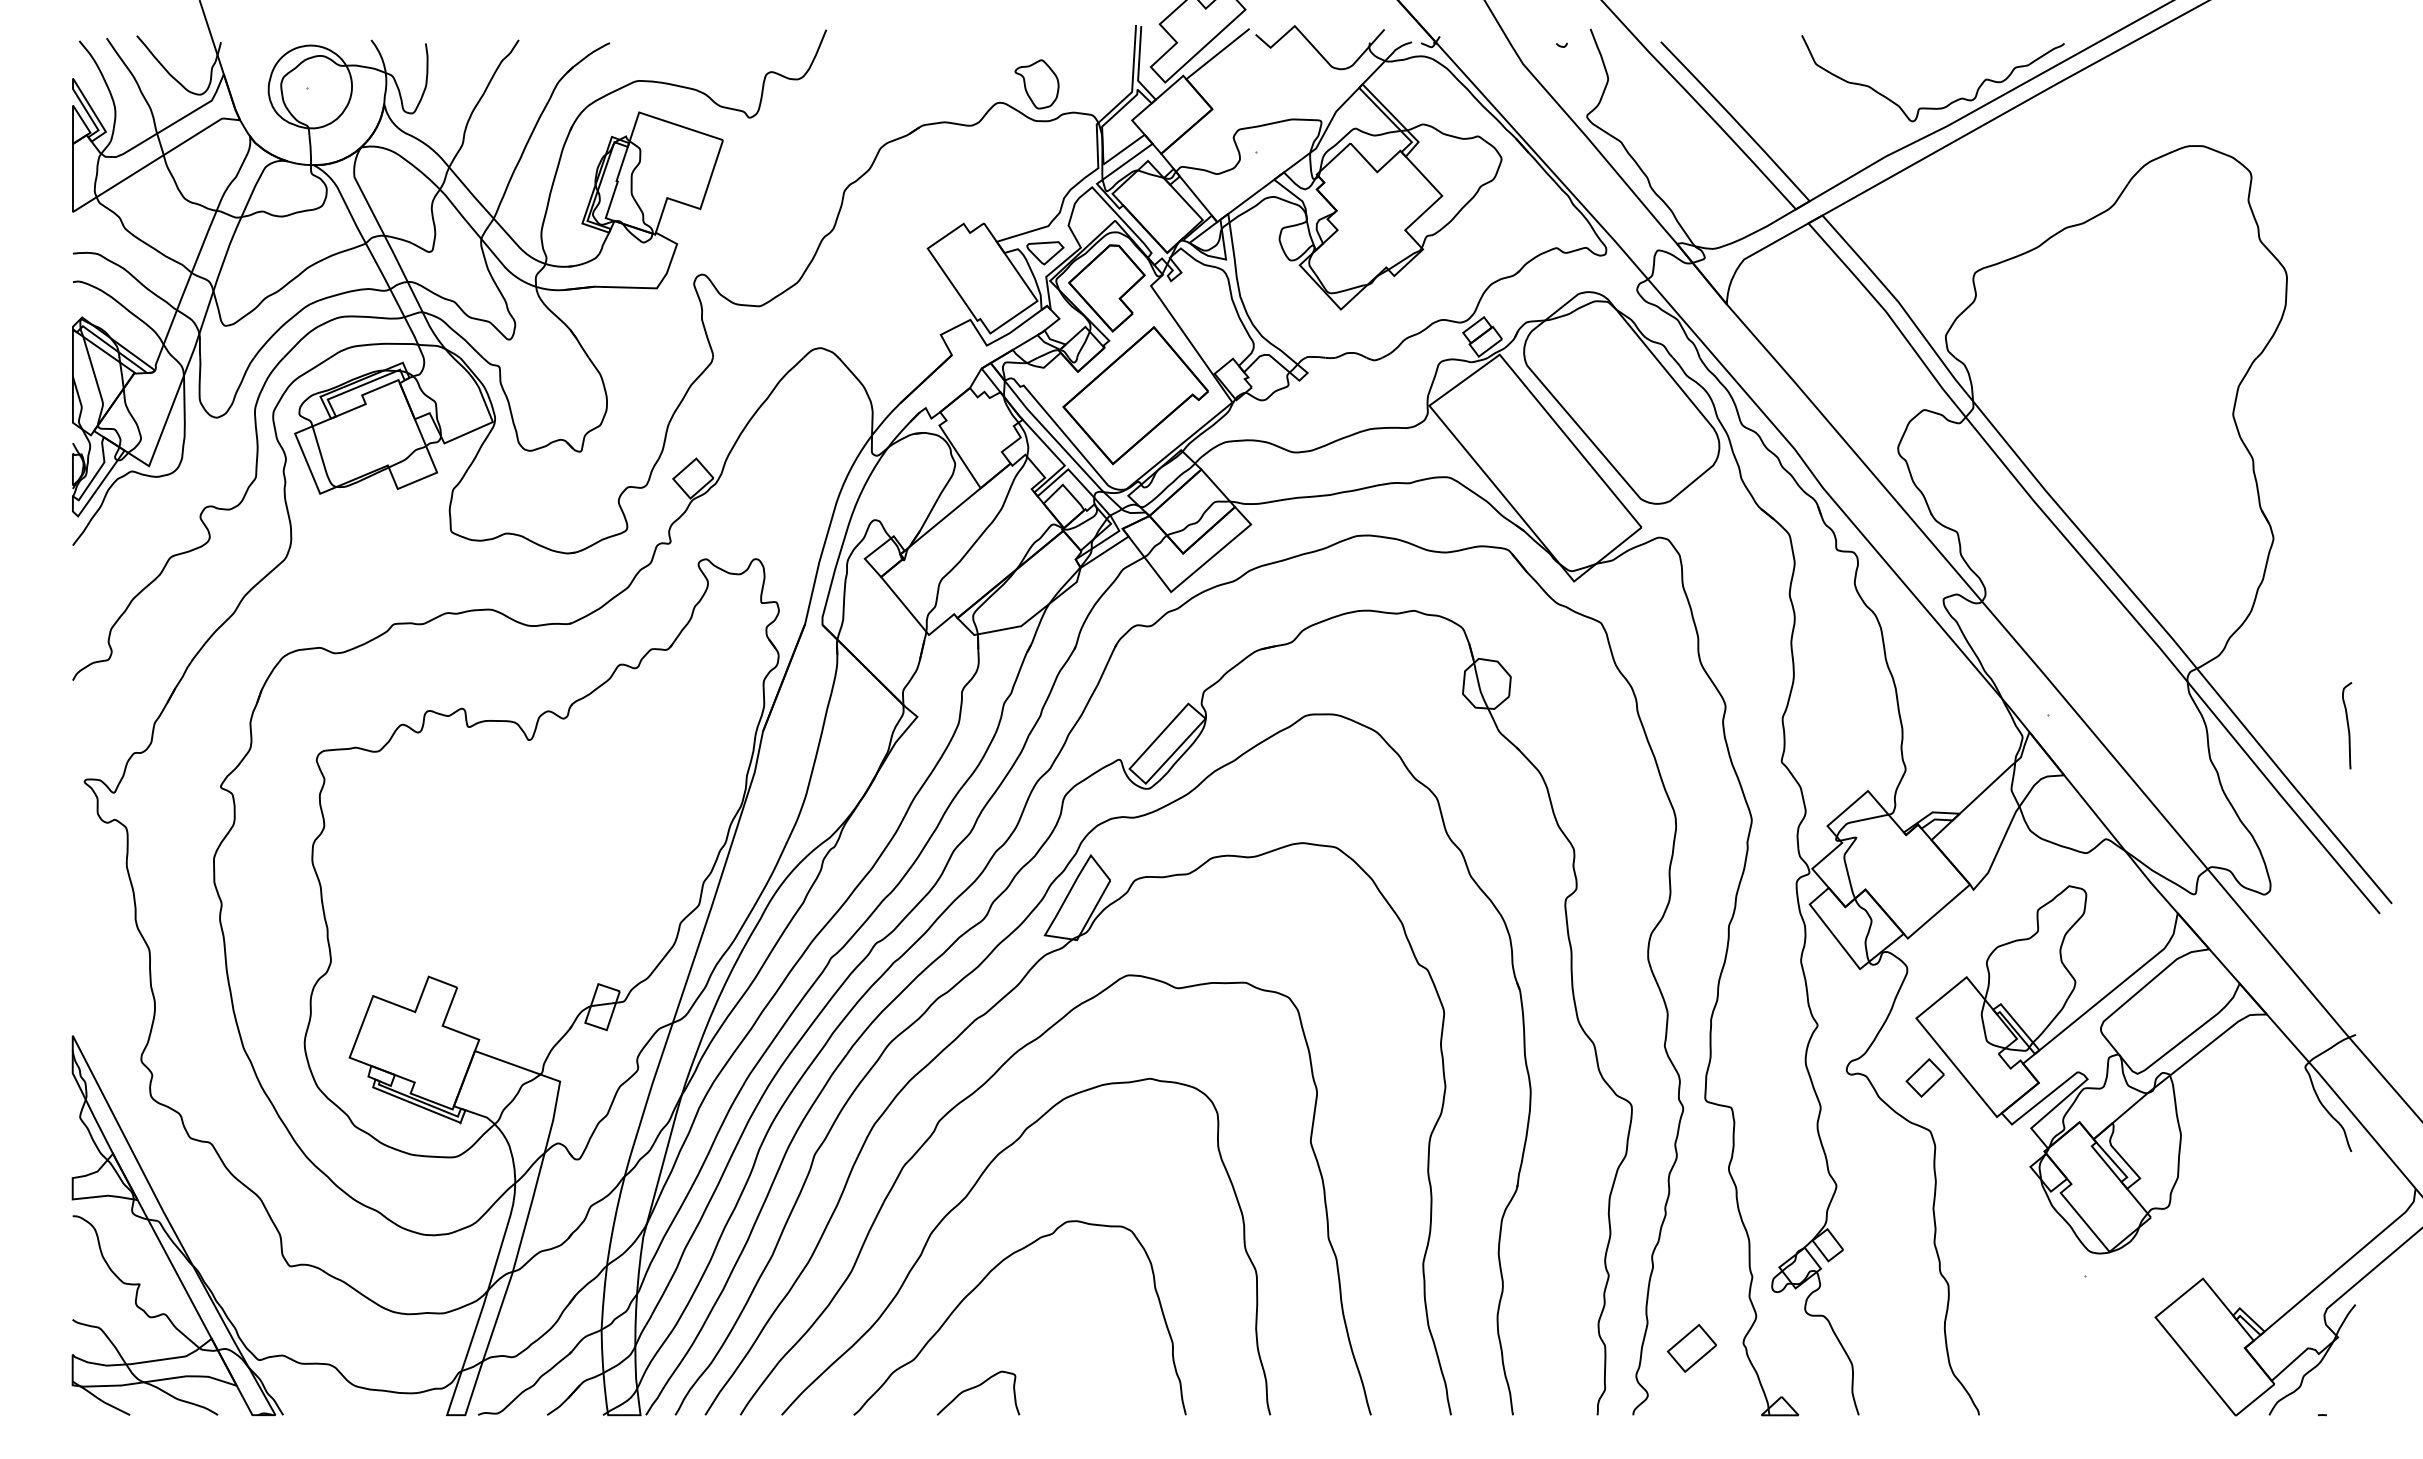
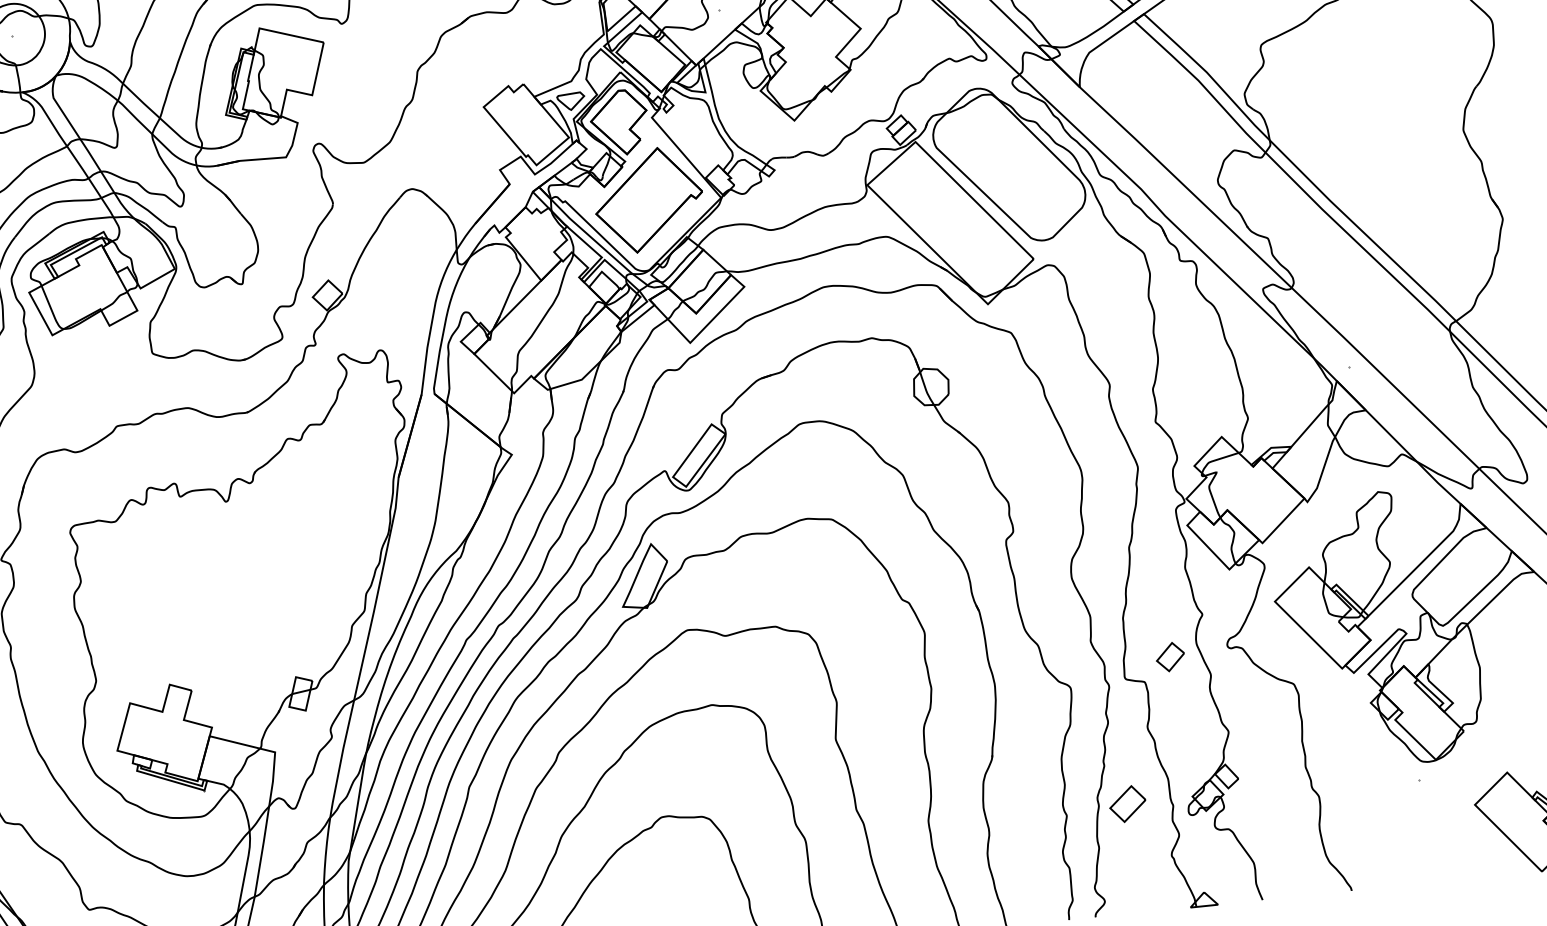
part: (1924, 1077) -> (1169, 656), moved
part: (1691, 1348) -> (1127, 804), moved

